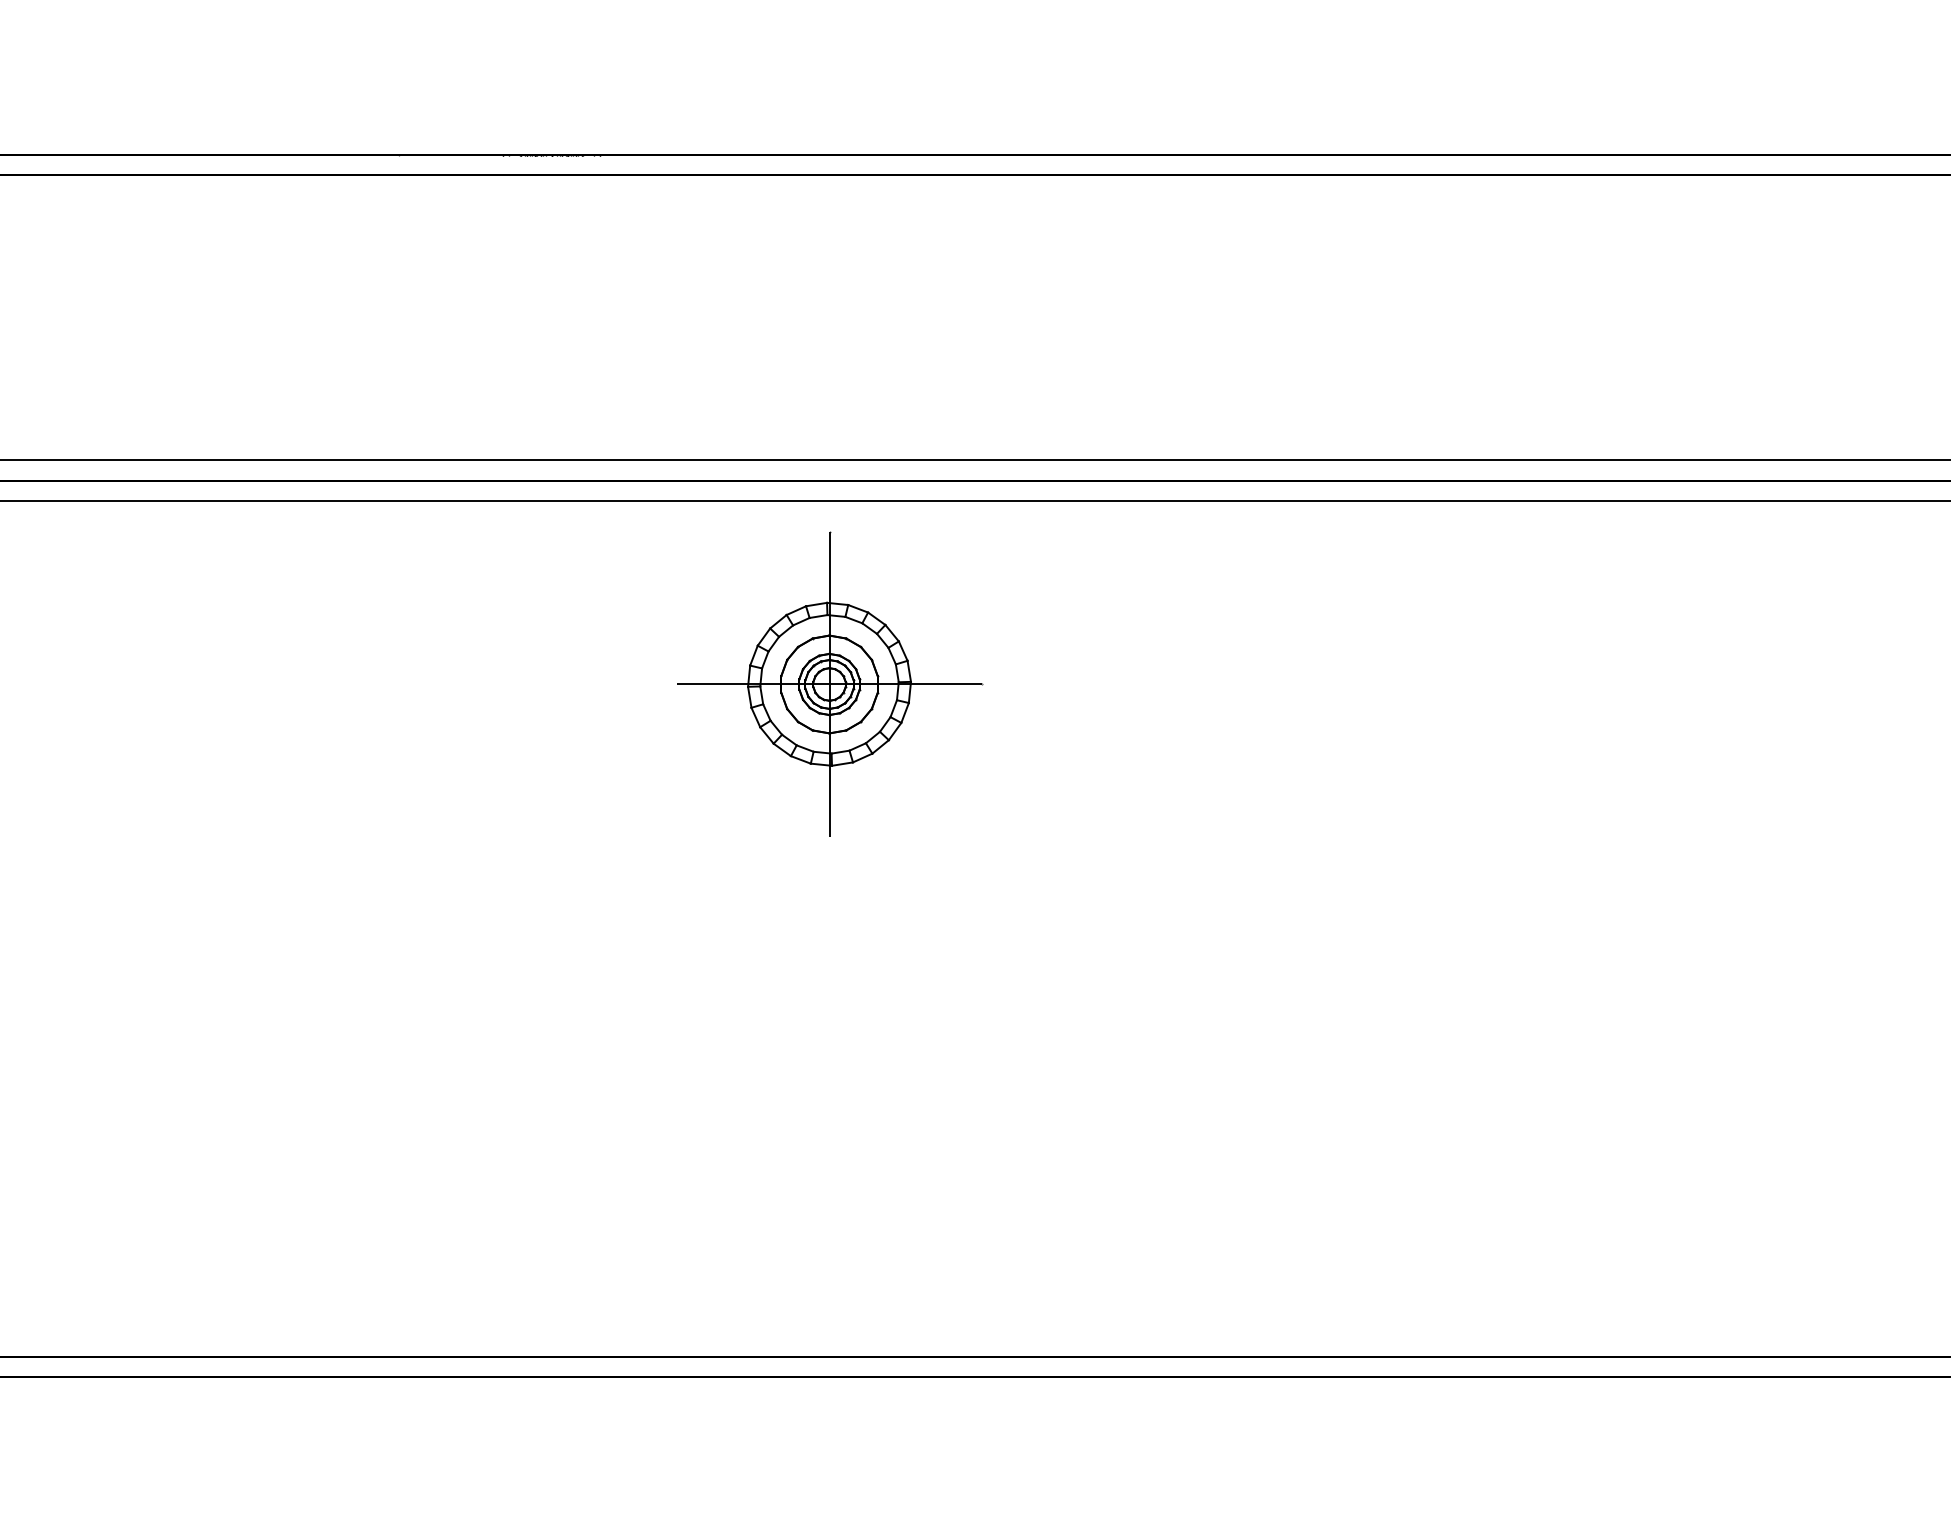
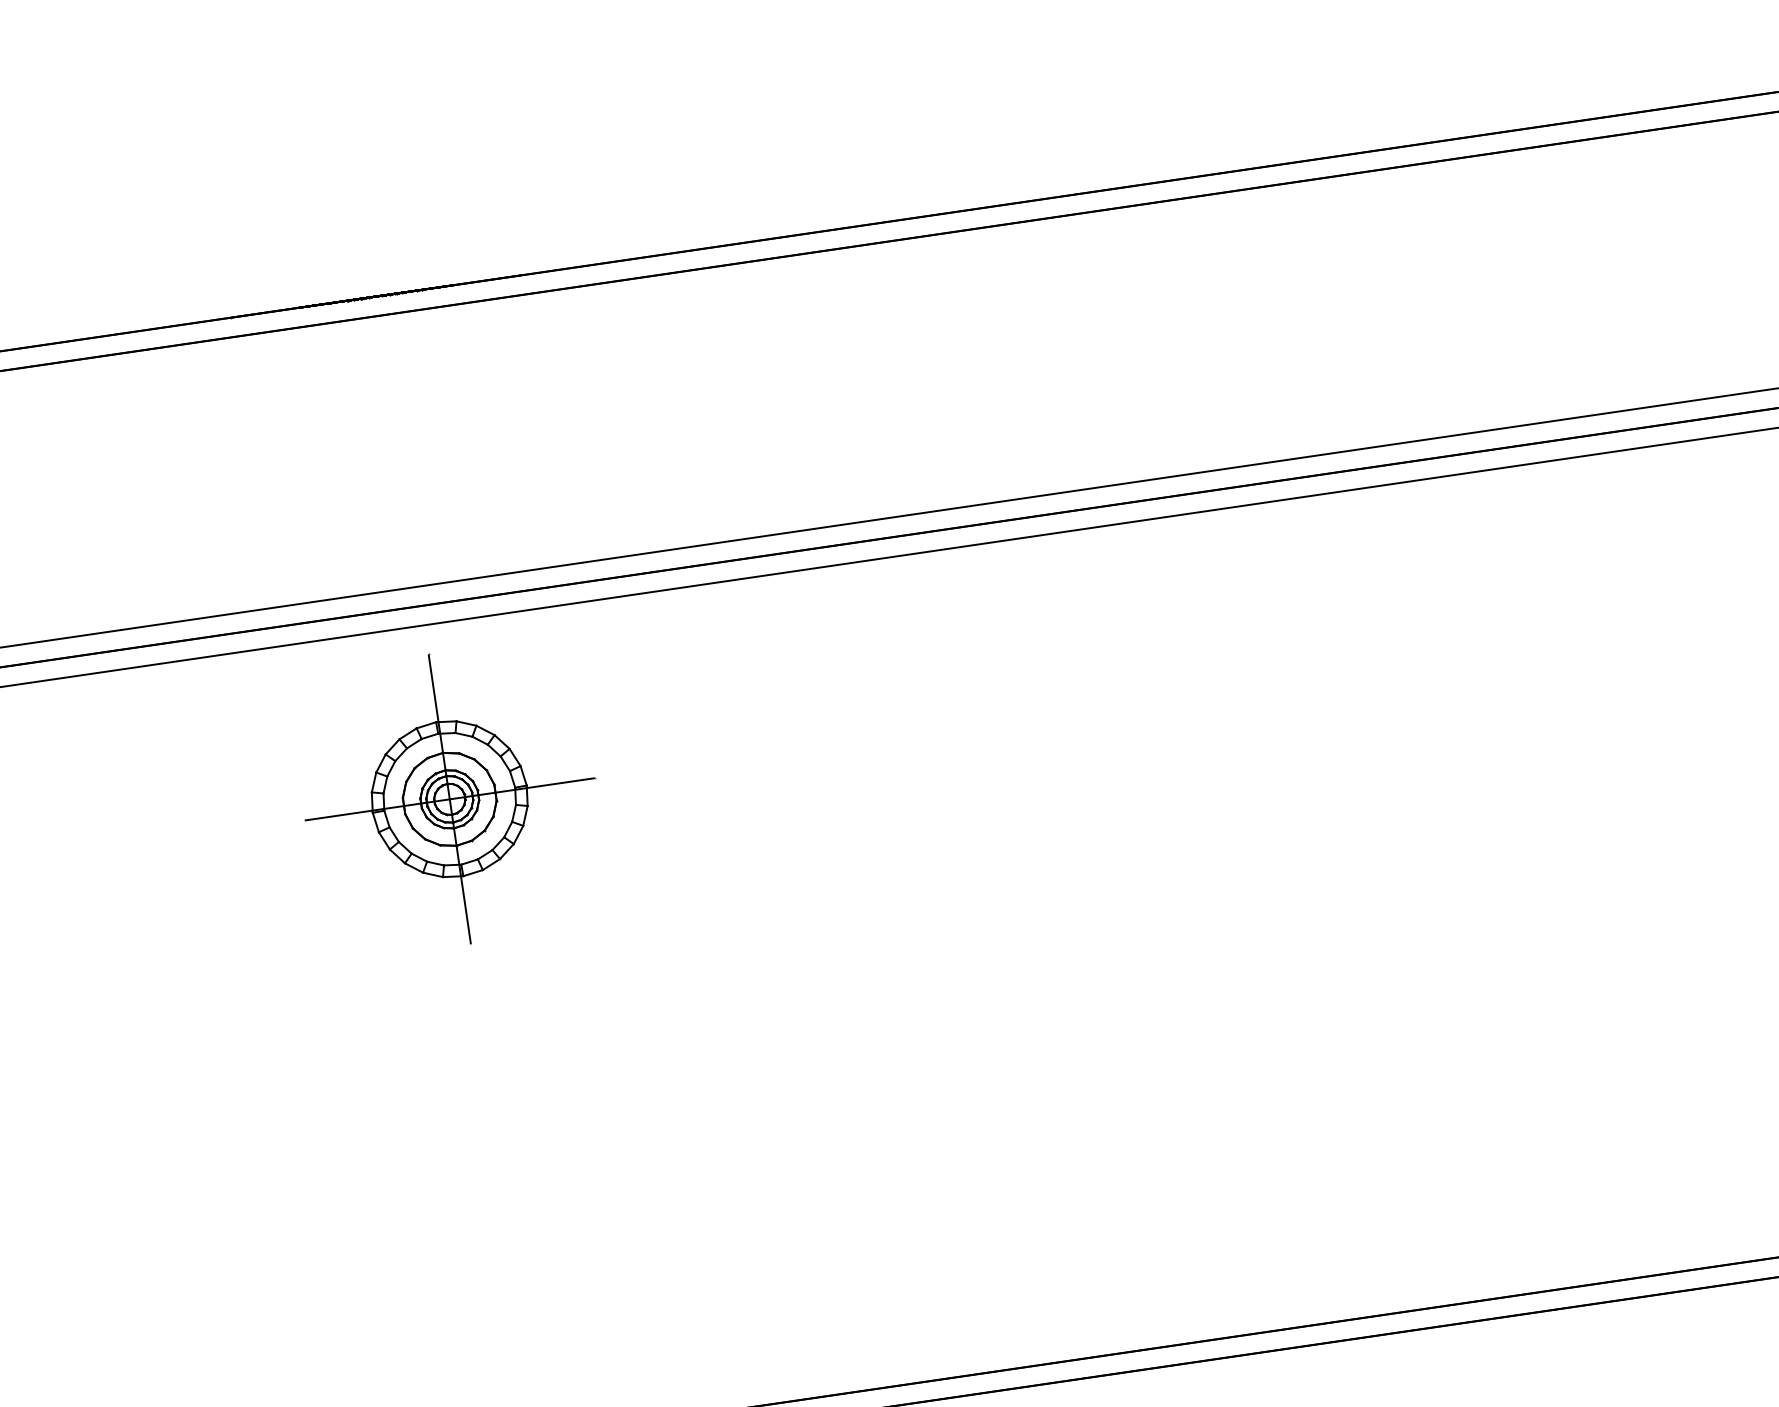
part: (830, 683) -> (450, 798), moved

